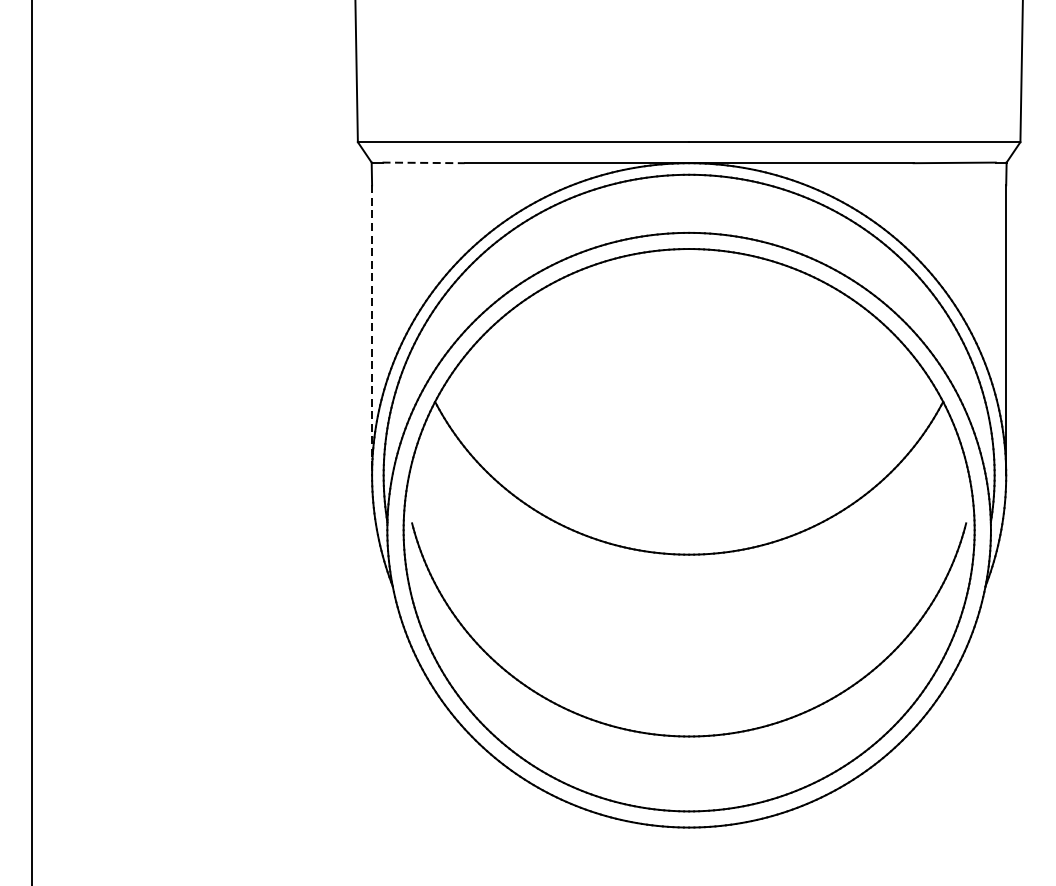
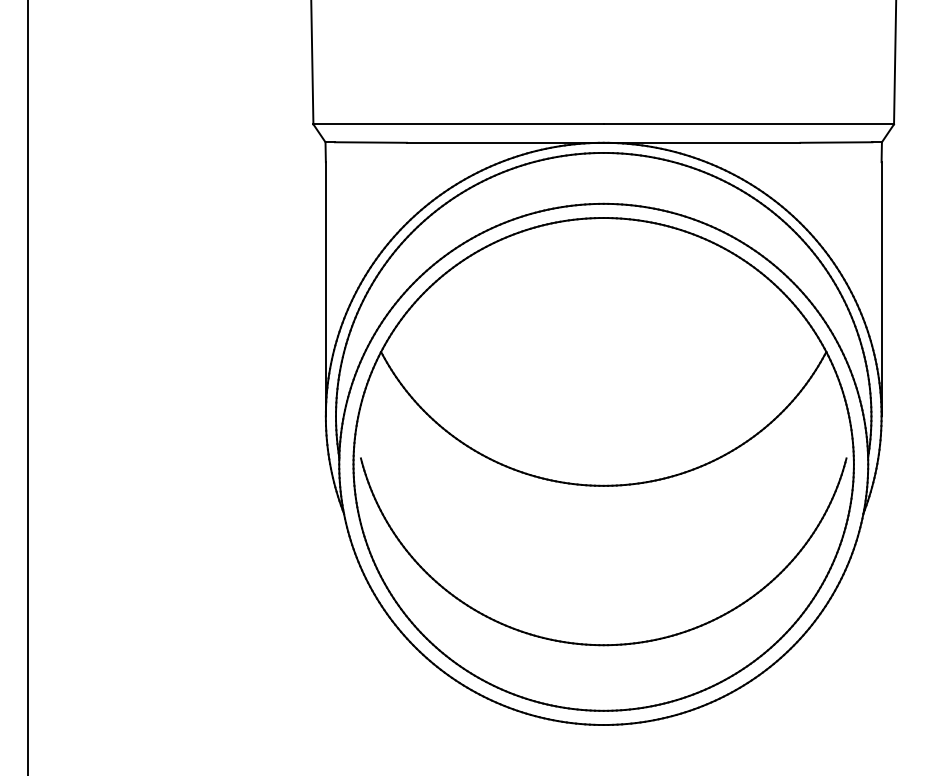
line: (424, 162) -> (371, 142), dashed -> solid
line: (371, 330) -> (325, 289), dashed -> solid

